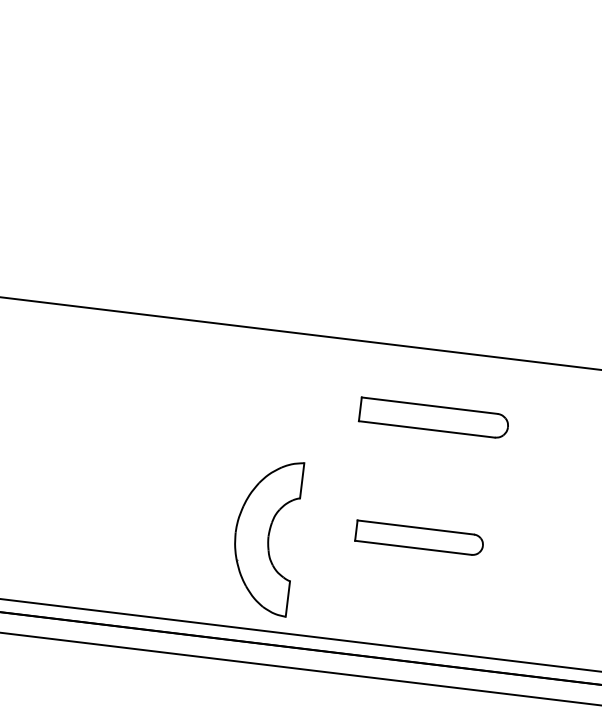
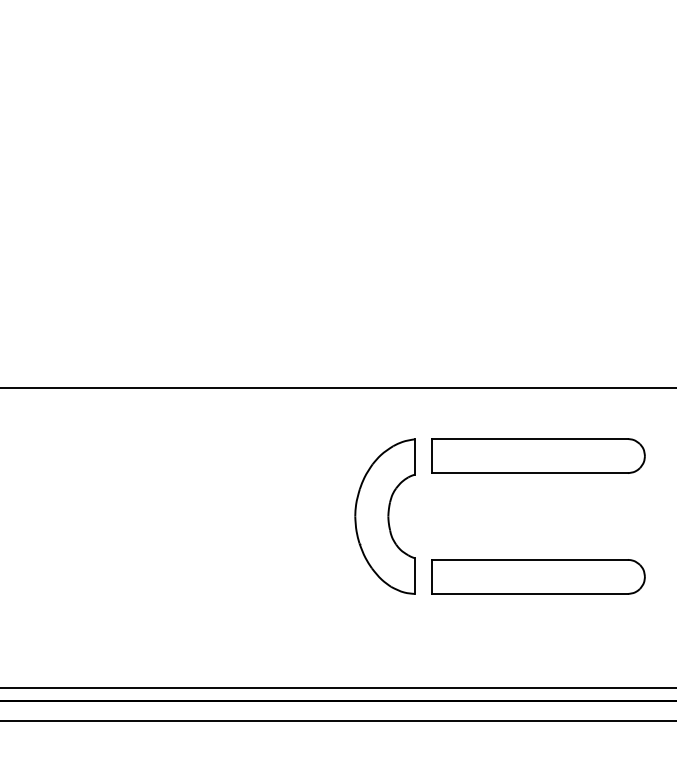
part: (434, 417) -> (538, 455), size x1.43
part: (264, 536) -> (384, 516), moved
part: (419, 537) -> (538, 576), size x1.67

